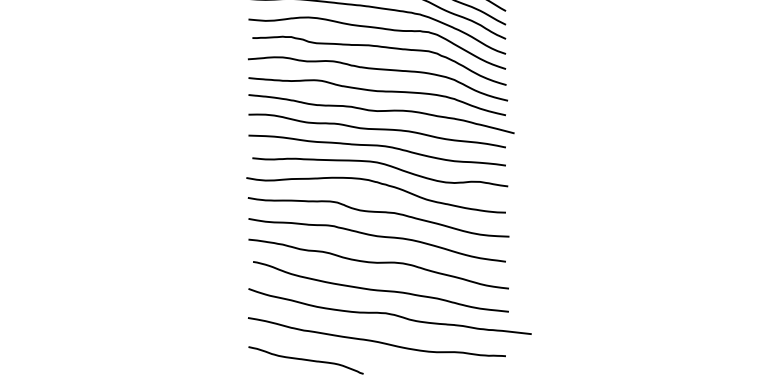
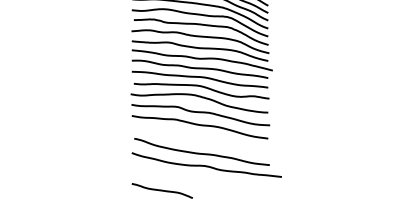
curve: (378, 263) -> (200, 139), removed
curve: (374, 338) -> (198, 179), removed

